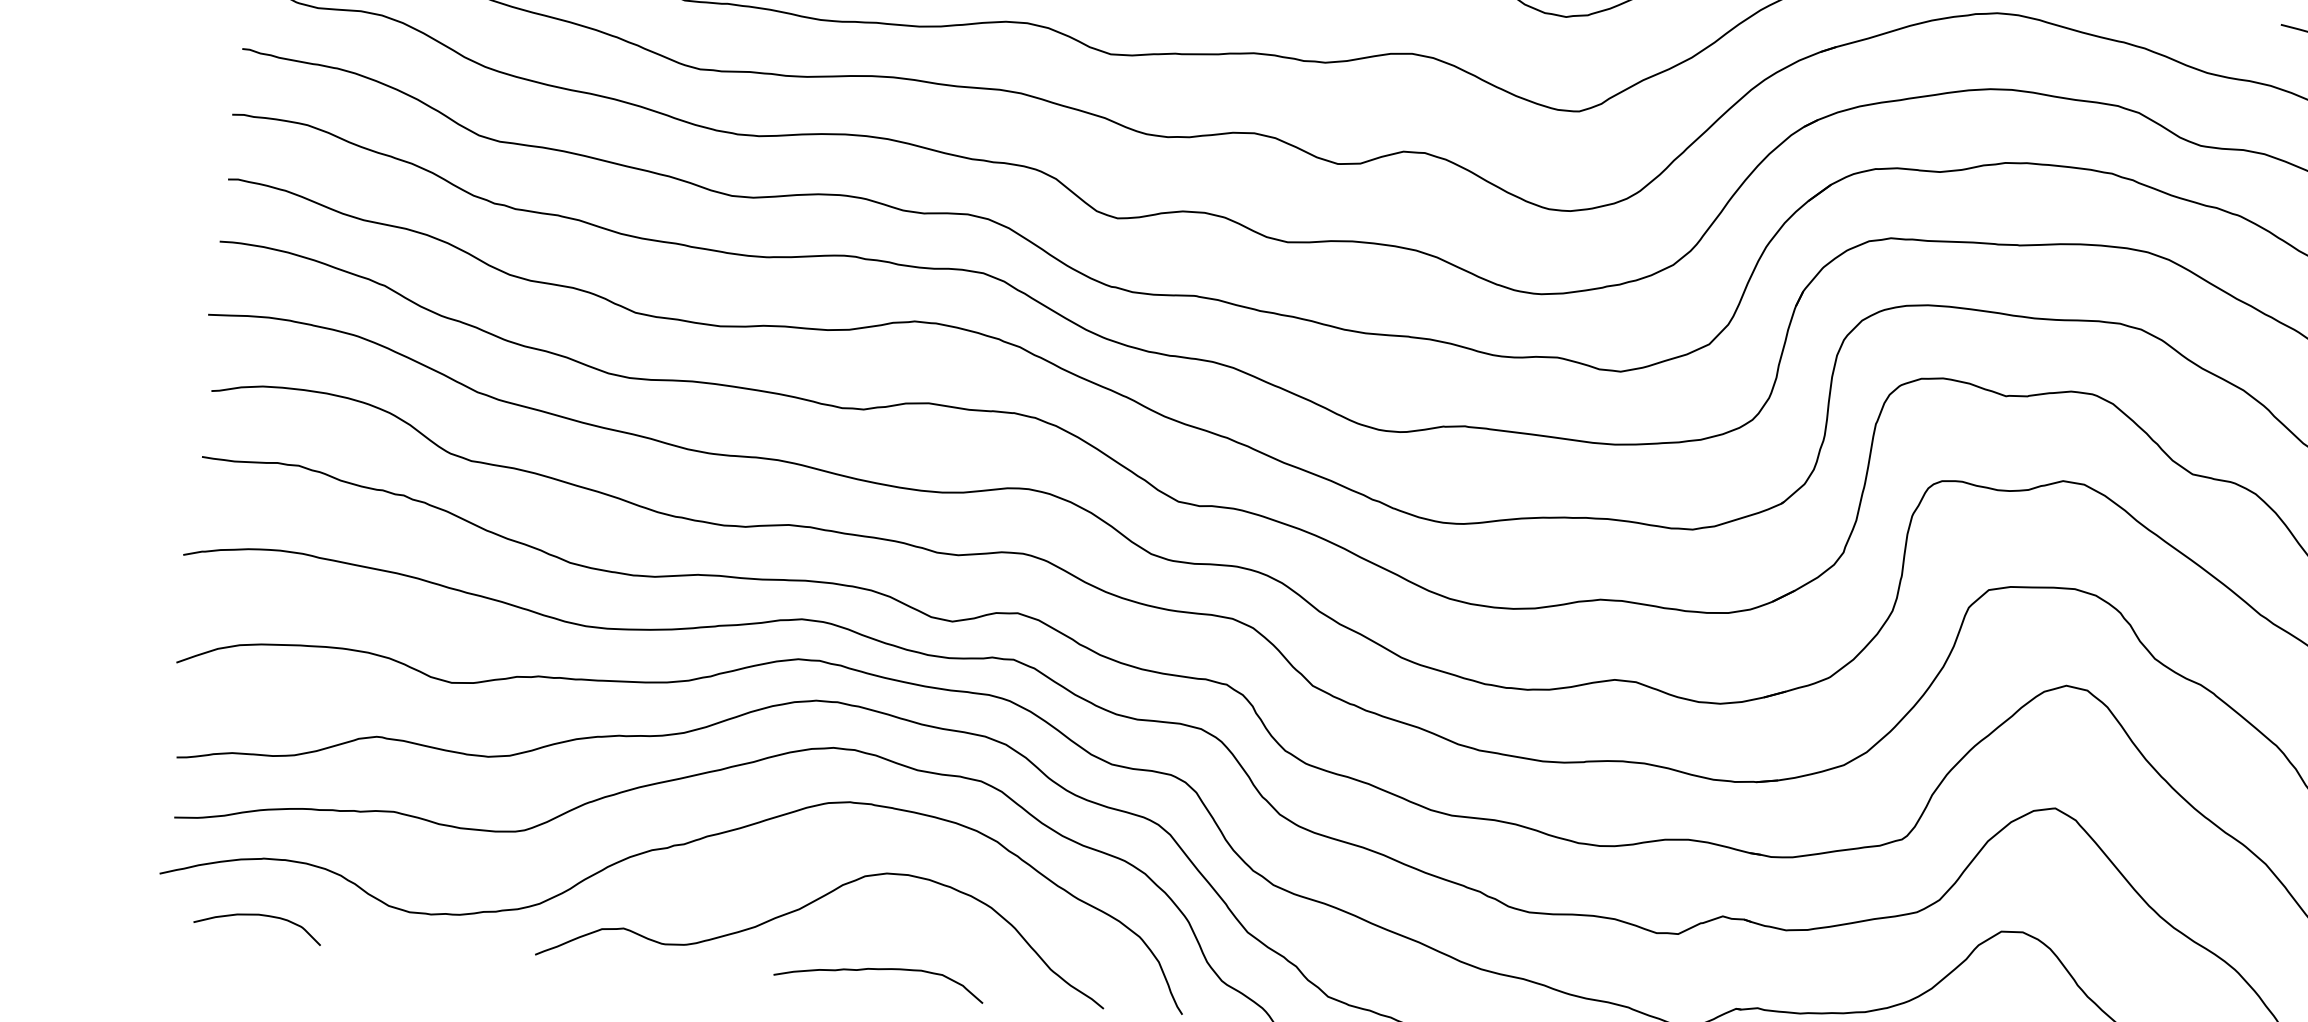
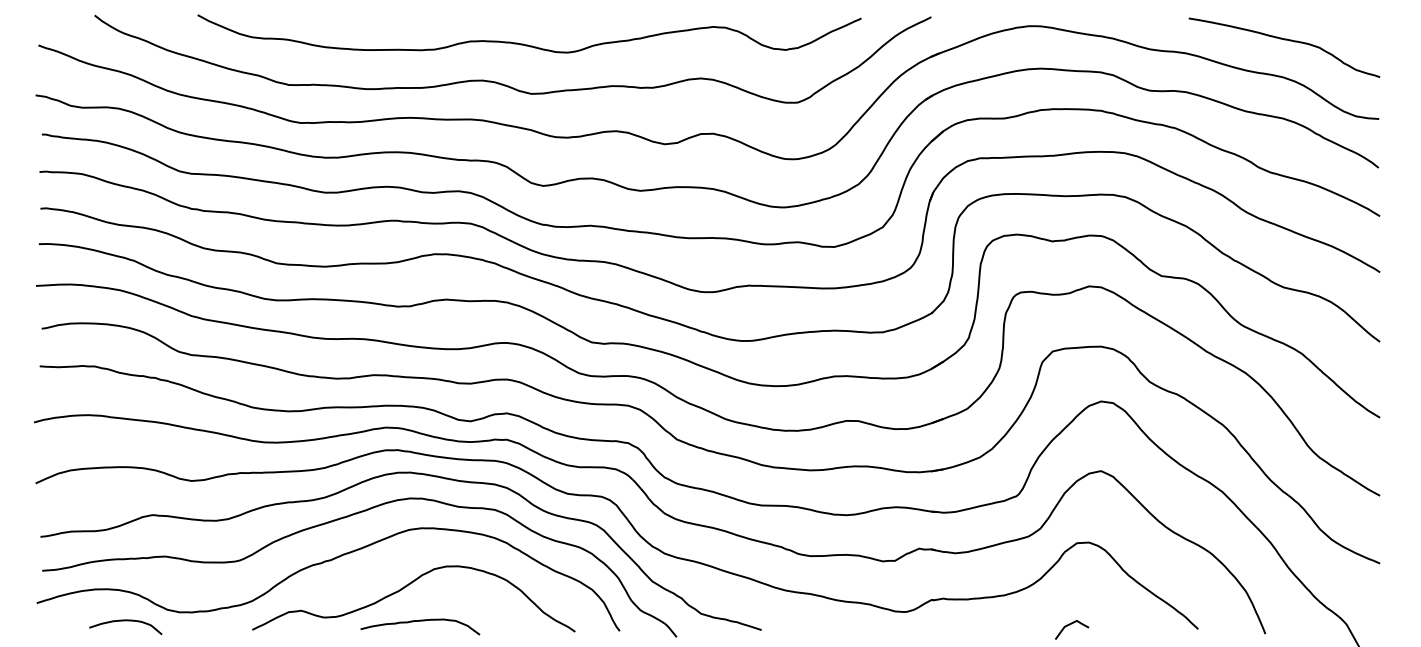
curve: (258, 916) -> (125, 621), moved
curve: (880, 970) -> (420, 621), moved

